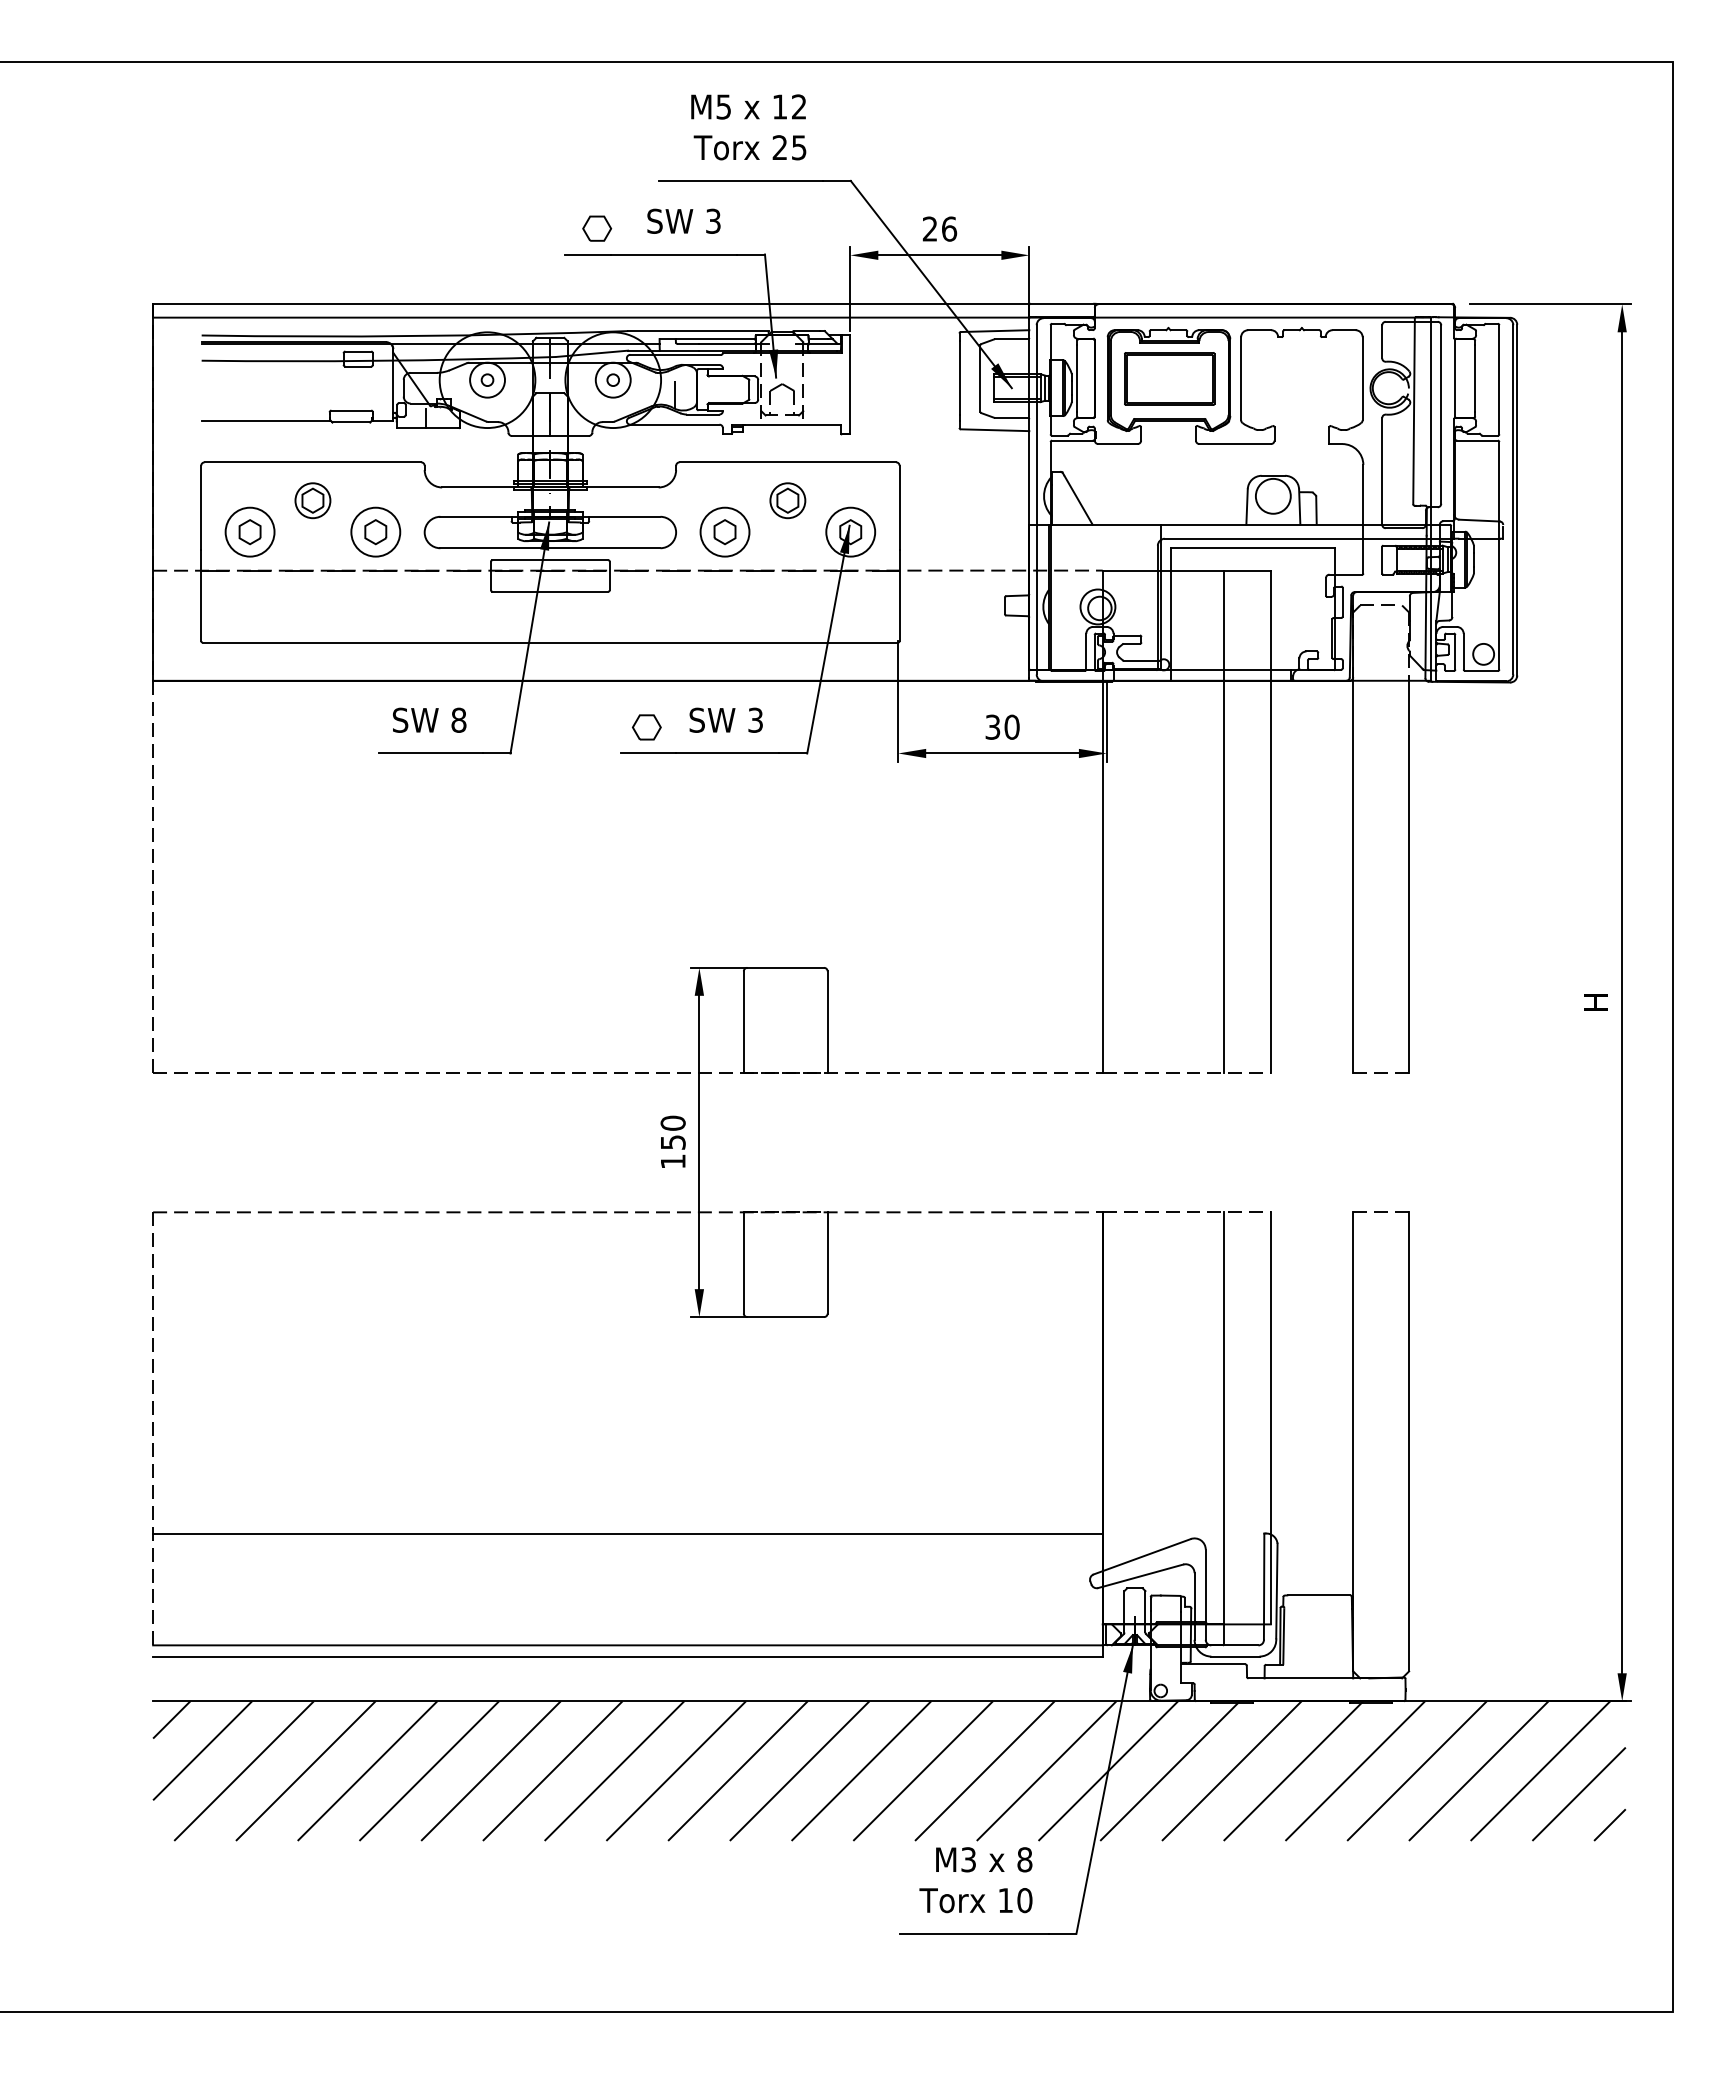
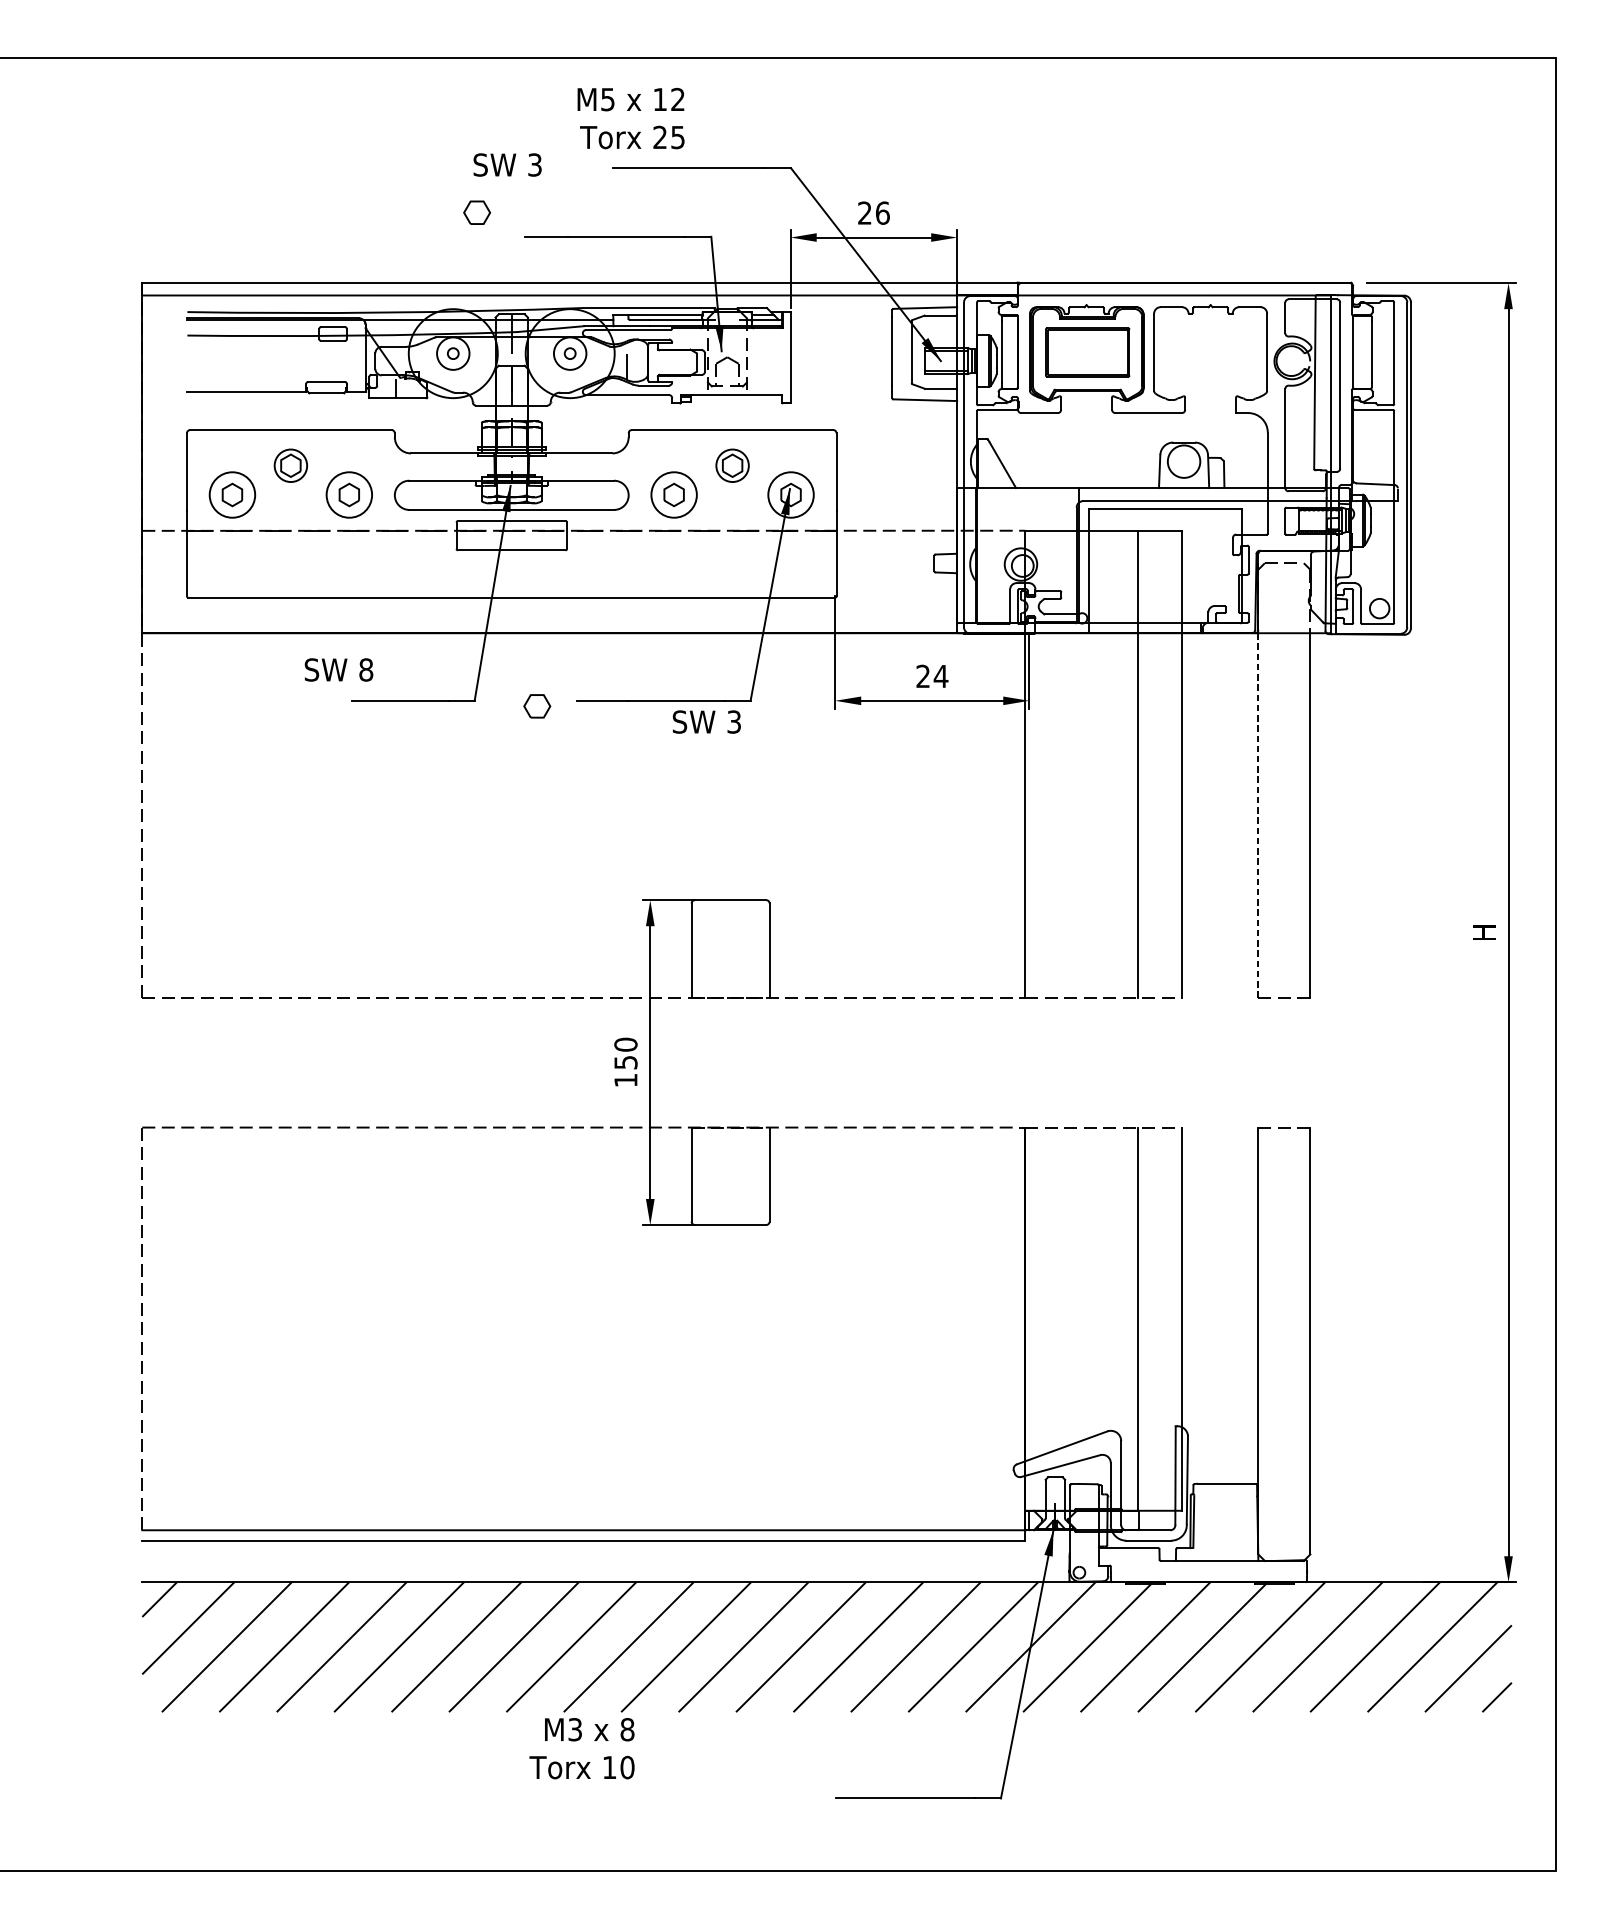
text: (748, 127) -> (630, 118), moved
text: (683, 220) -> (507, 164), moved
part: (597, 228) -> (477, 212), moved
text: (429, 719) -> (338, 669), moved
text: (725, 719) -> (706, 721), moved
text: (1002, 726) -> (932, 675), 30 -> 24
part: (646, 727) -> (536, 706), moved
line: (1353, 876) -> (1258, 815), solid -> dashed
line: (627, 1533) -> (583, 1426), removed
text: (975, 1880) -> (581, 1748), moved

